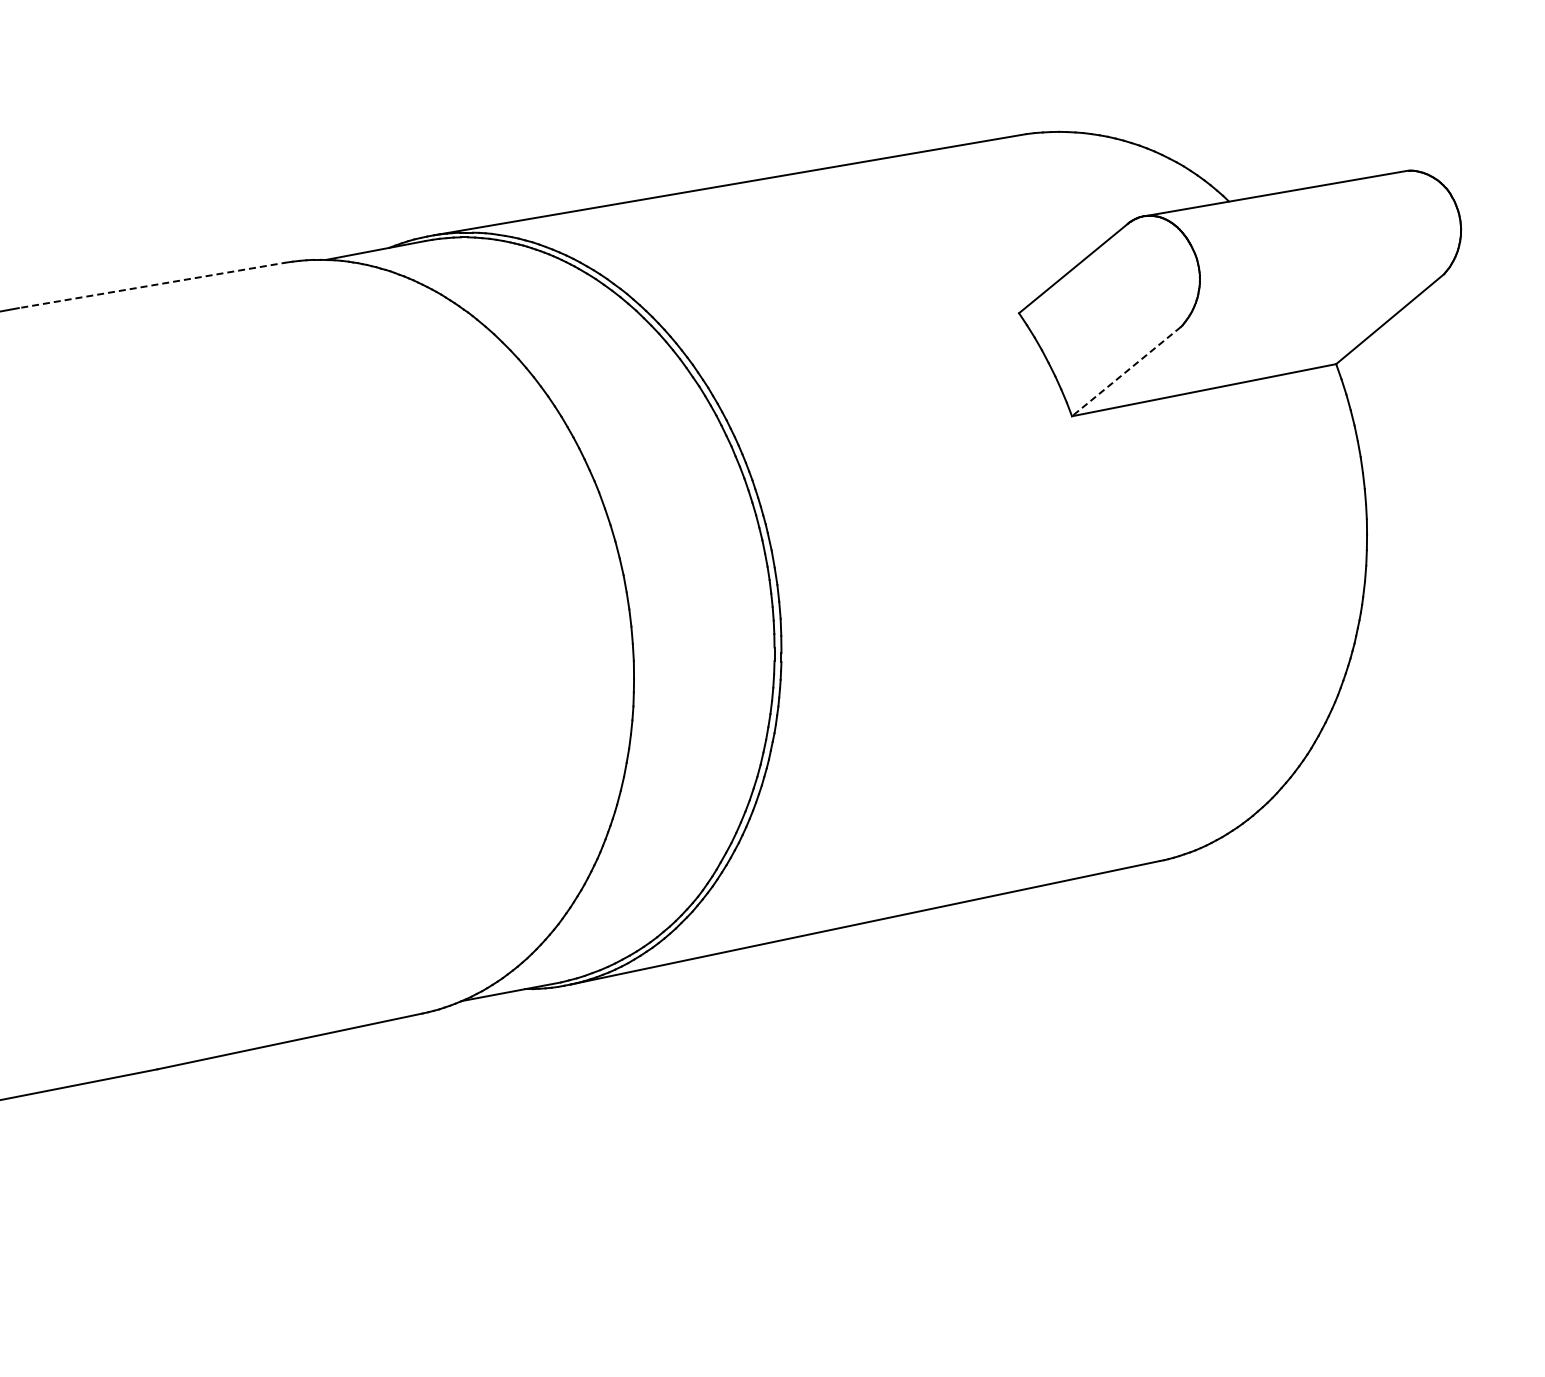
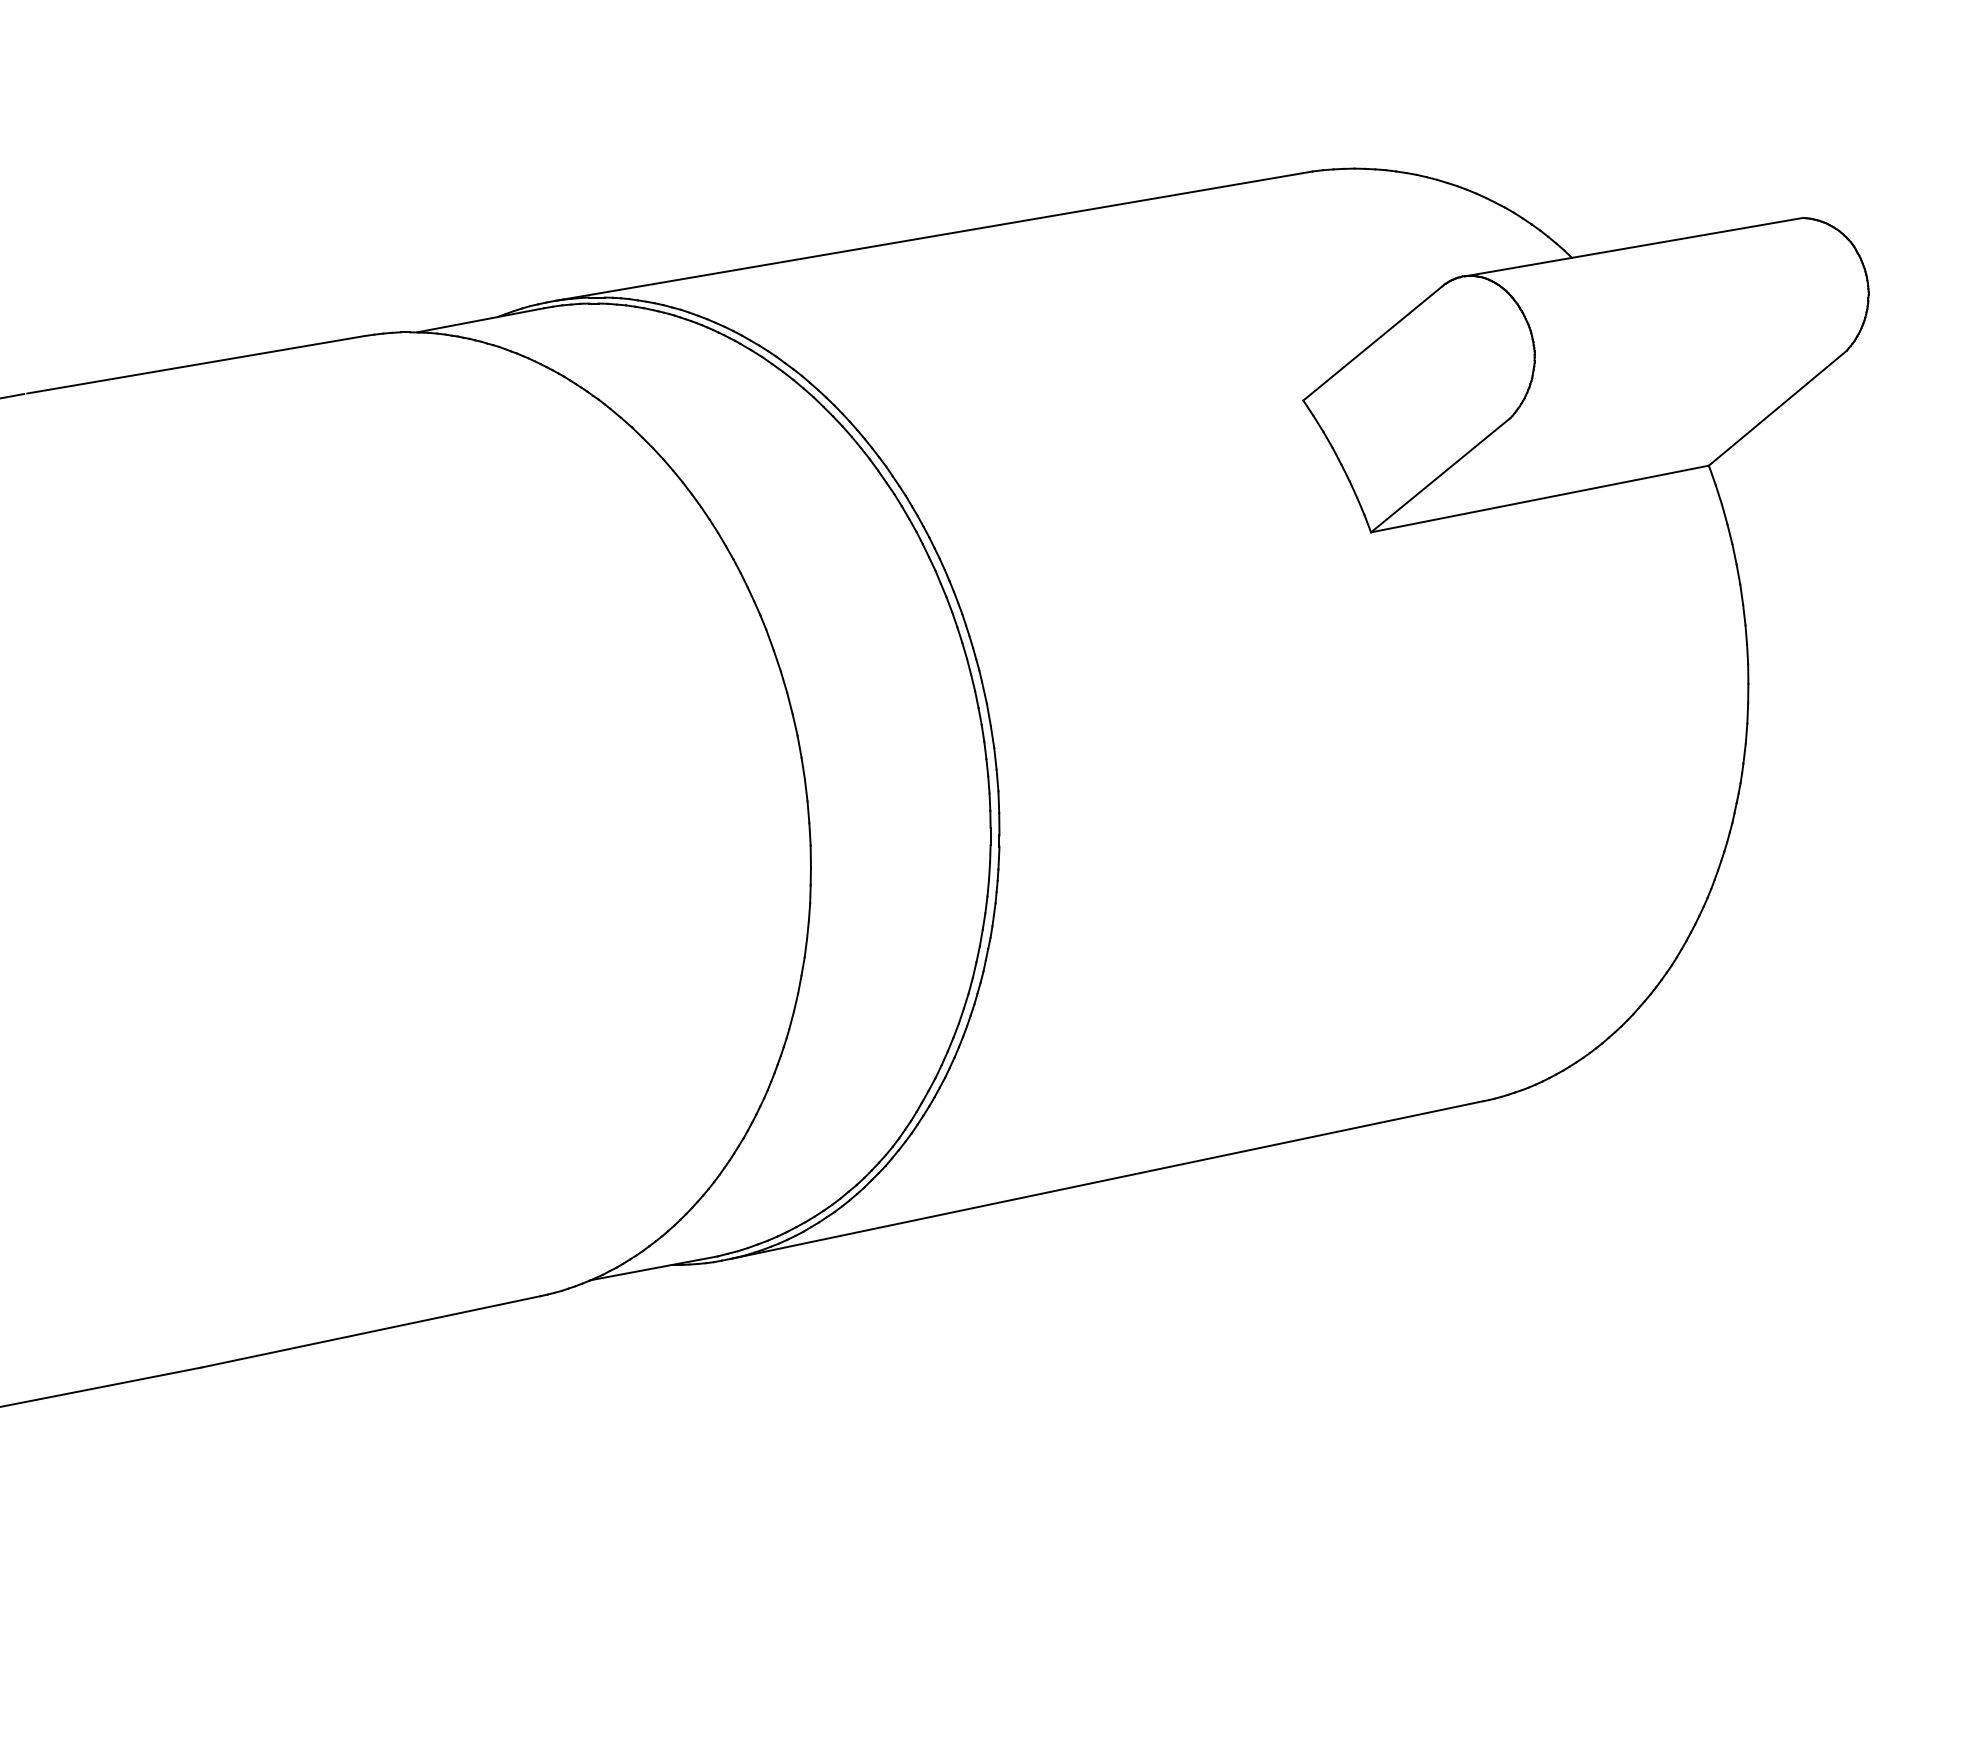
line: (153, 285) -> (196, 365), dashed -> solid
line: (1126, 371) -> (1440, 475), dashed -> solid

